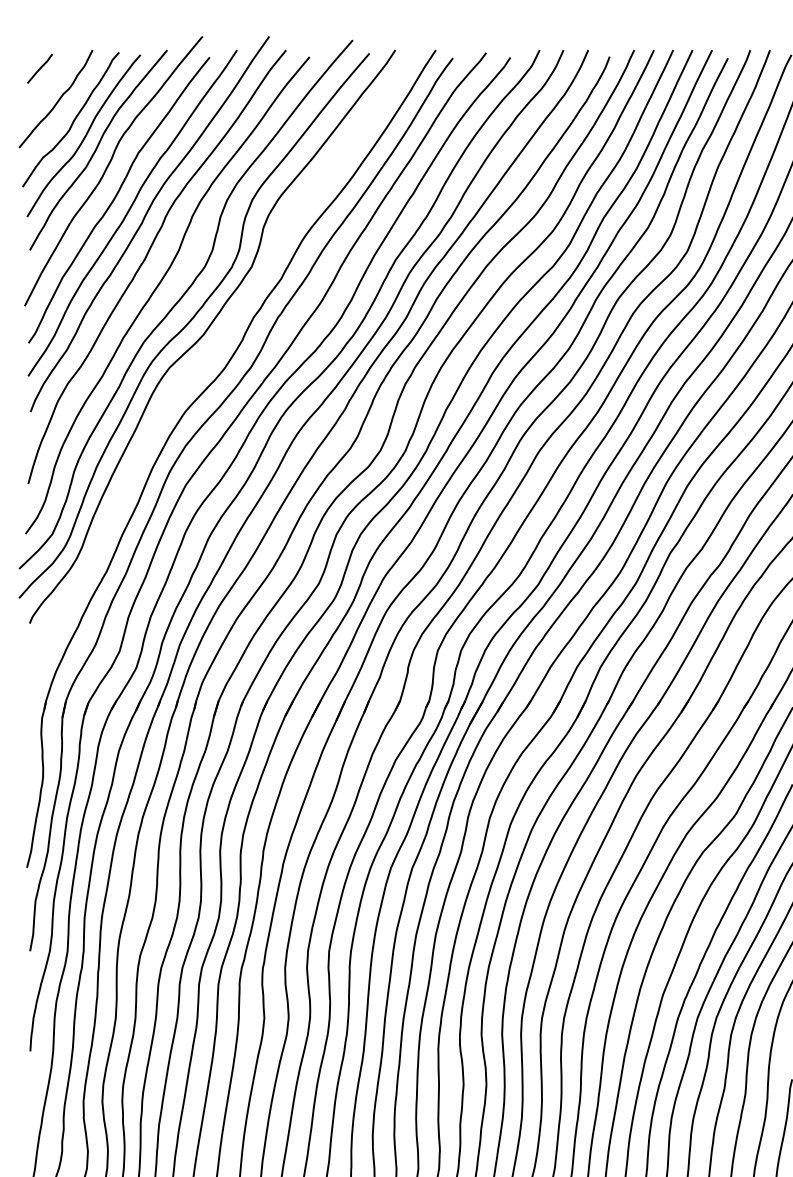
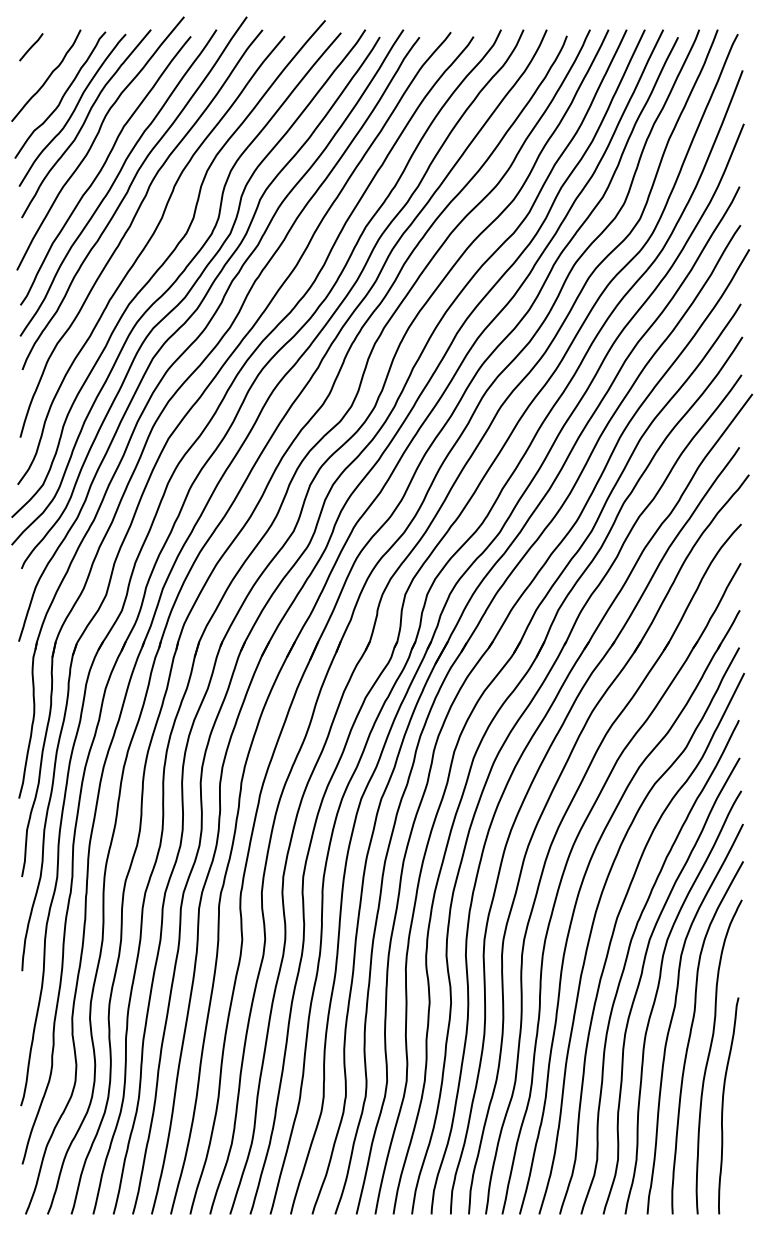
curve: (203, 362) -> (185, 323), added

